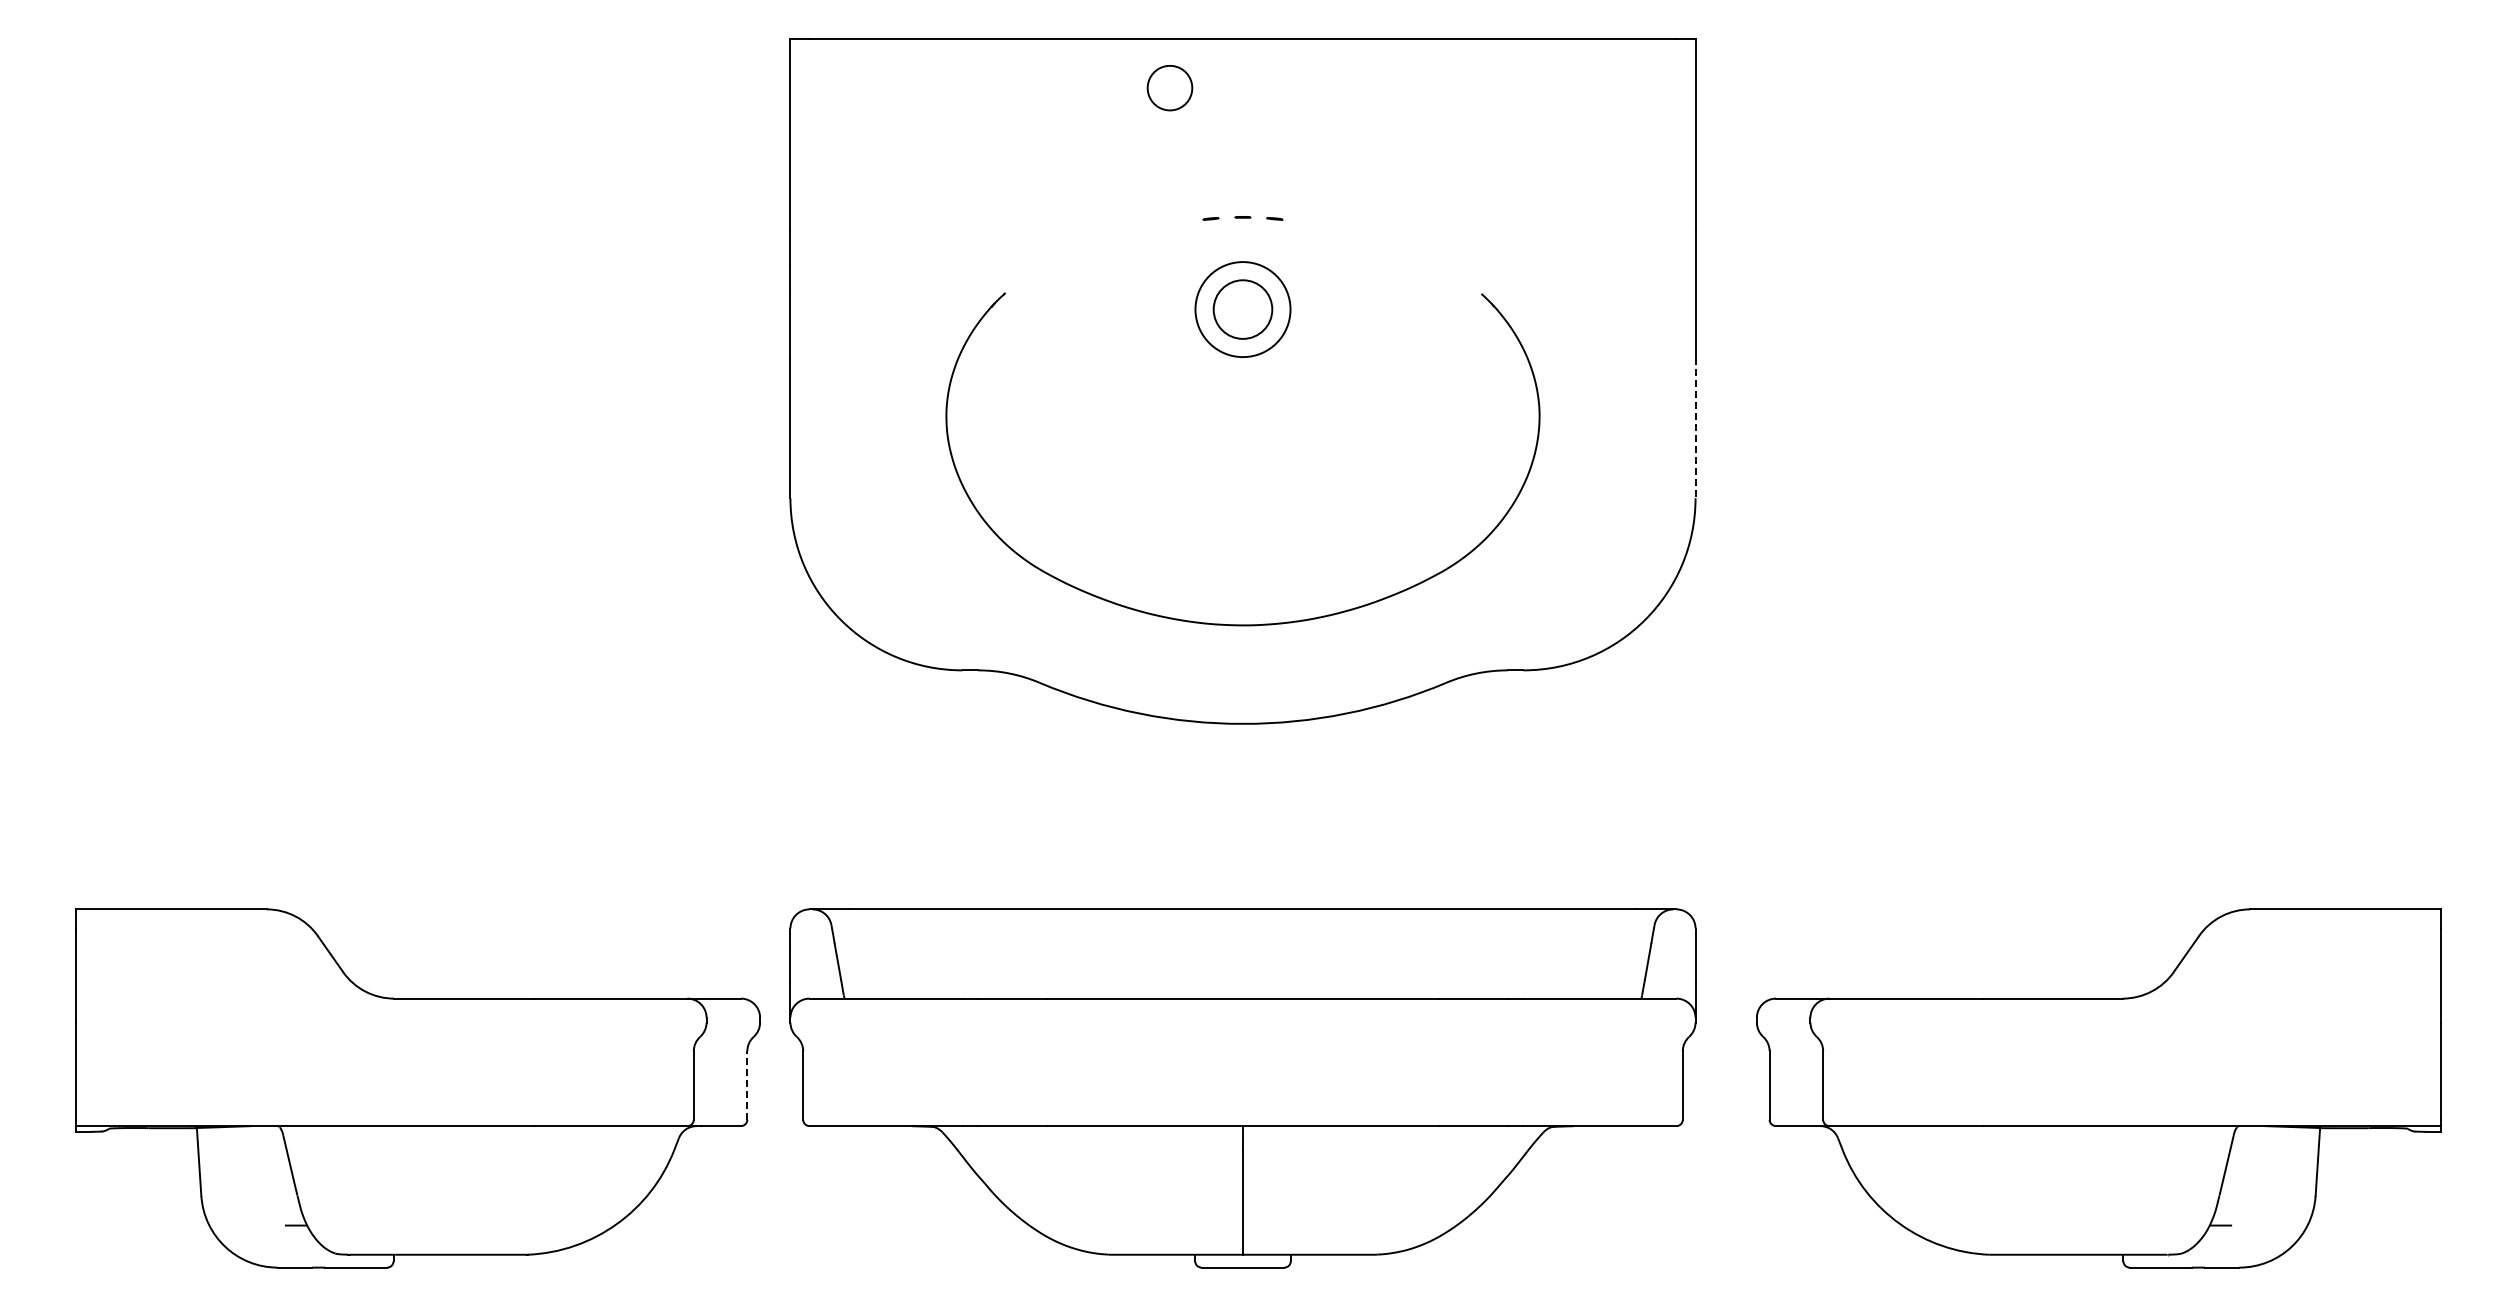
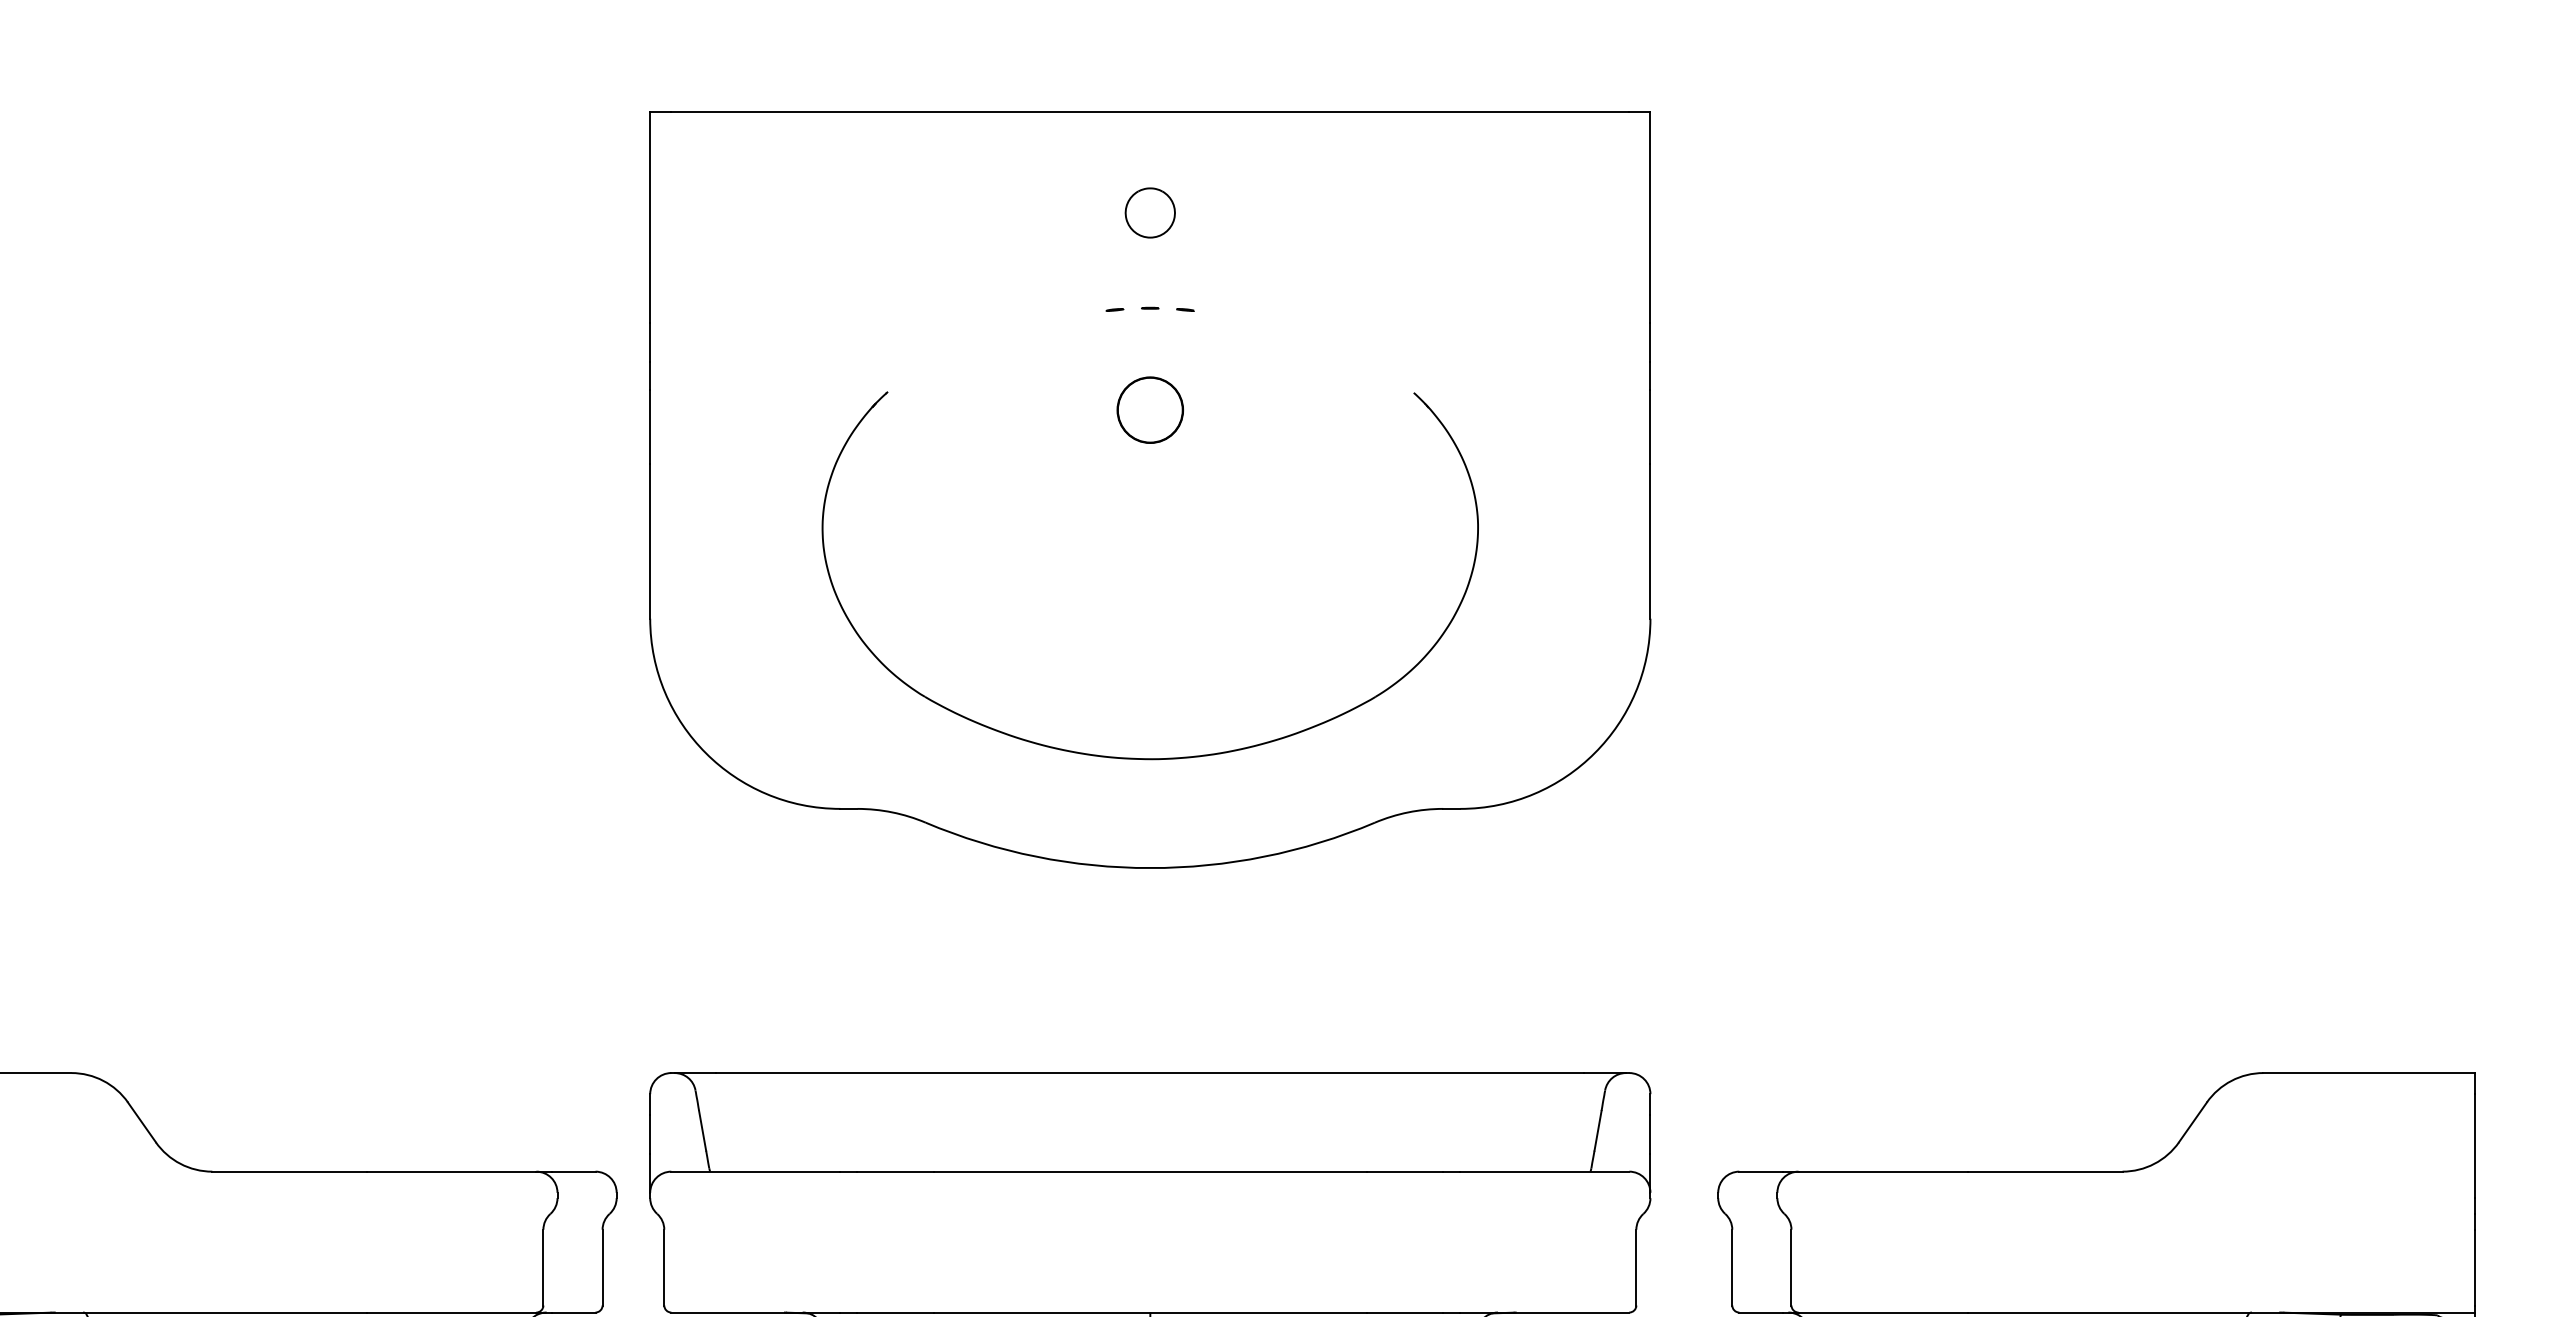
part: (1169, 88) -> (1149, 213), moved
circle: (1242, 309) -> (1149, 410), size x0.62
line: (1695, 428) -> (1650, 541), dashed -> solid
line: (747, 1084) -> (602, 1266), dashed -> solid

